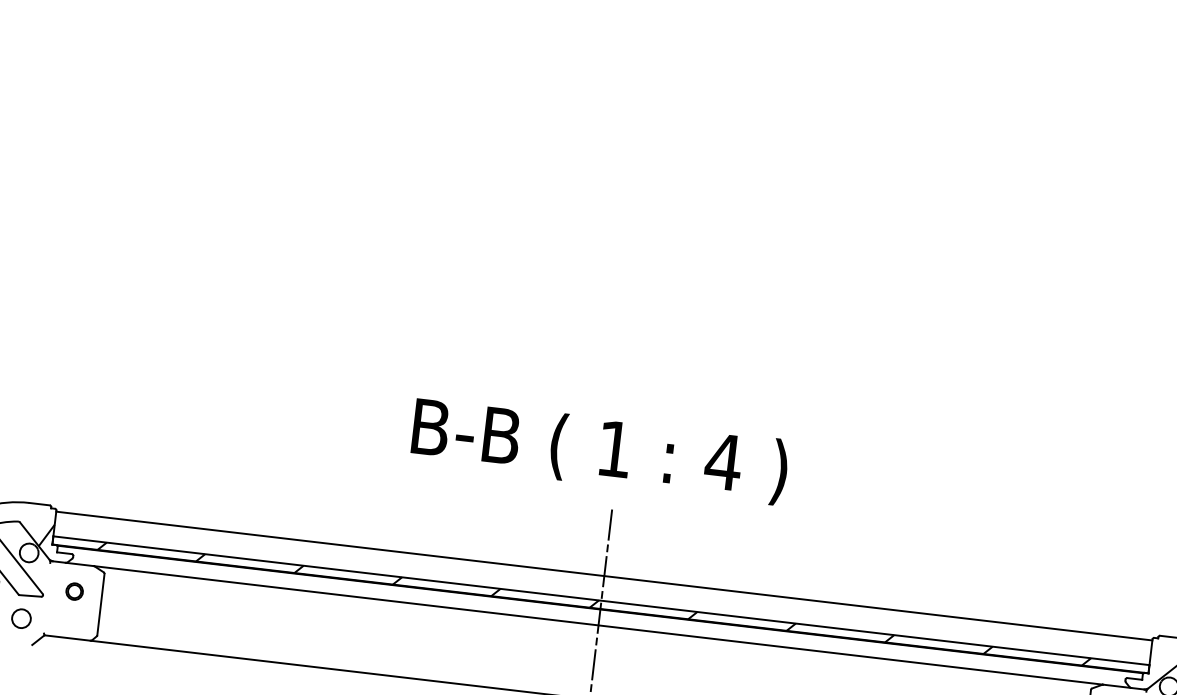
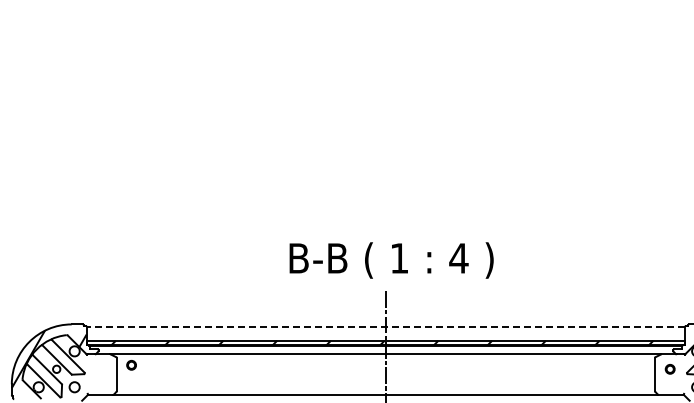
text: (599, 451) -> (391, 260), moved
line: (603, 576) -> (385, 327), solid -> dashed
part: (74, 591) -> (131, 365), moved

